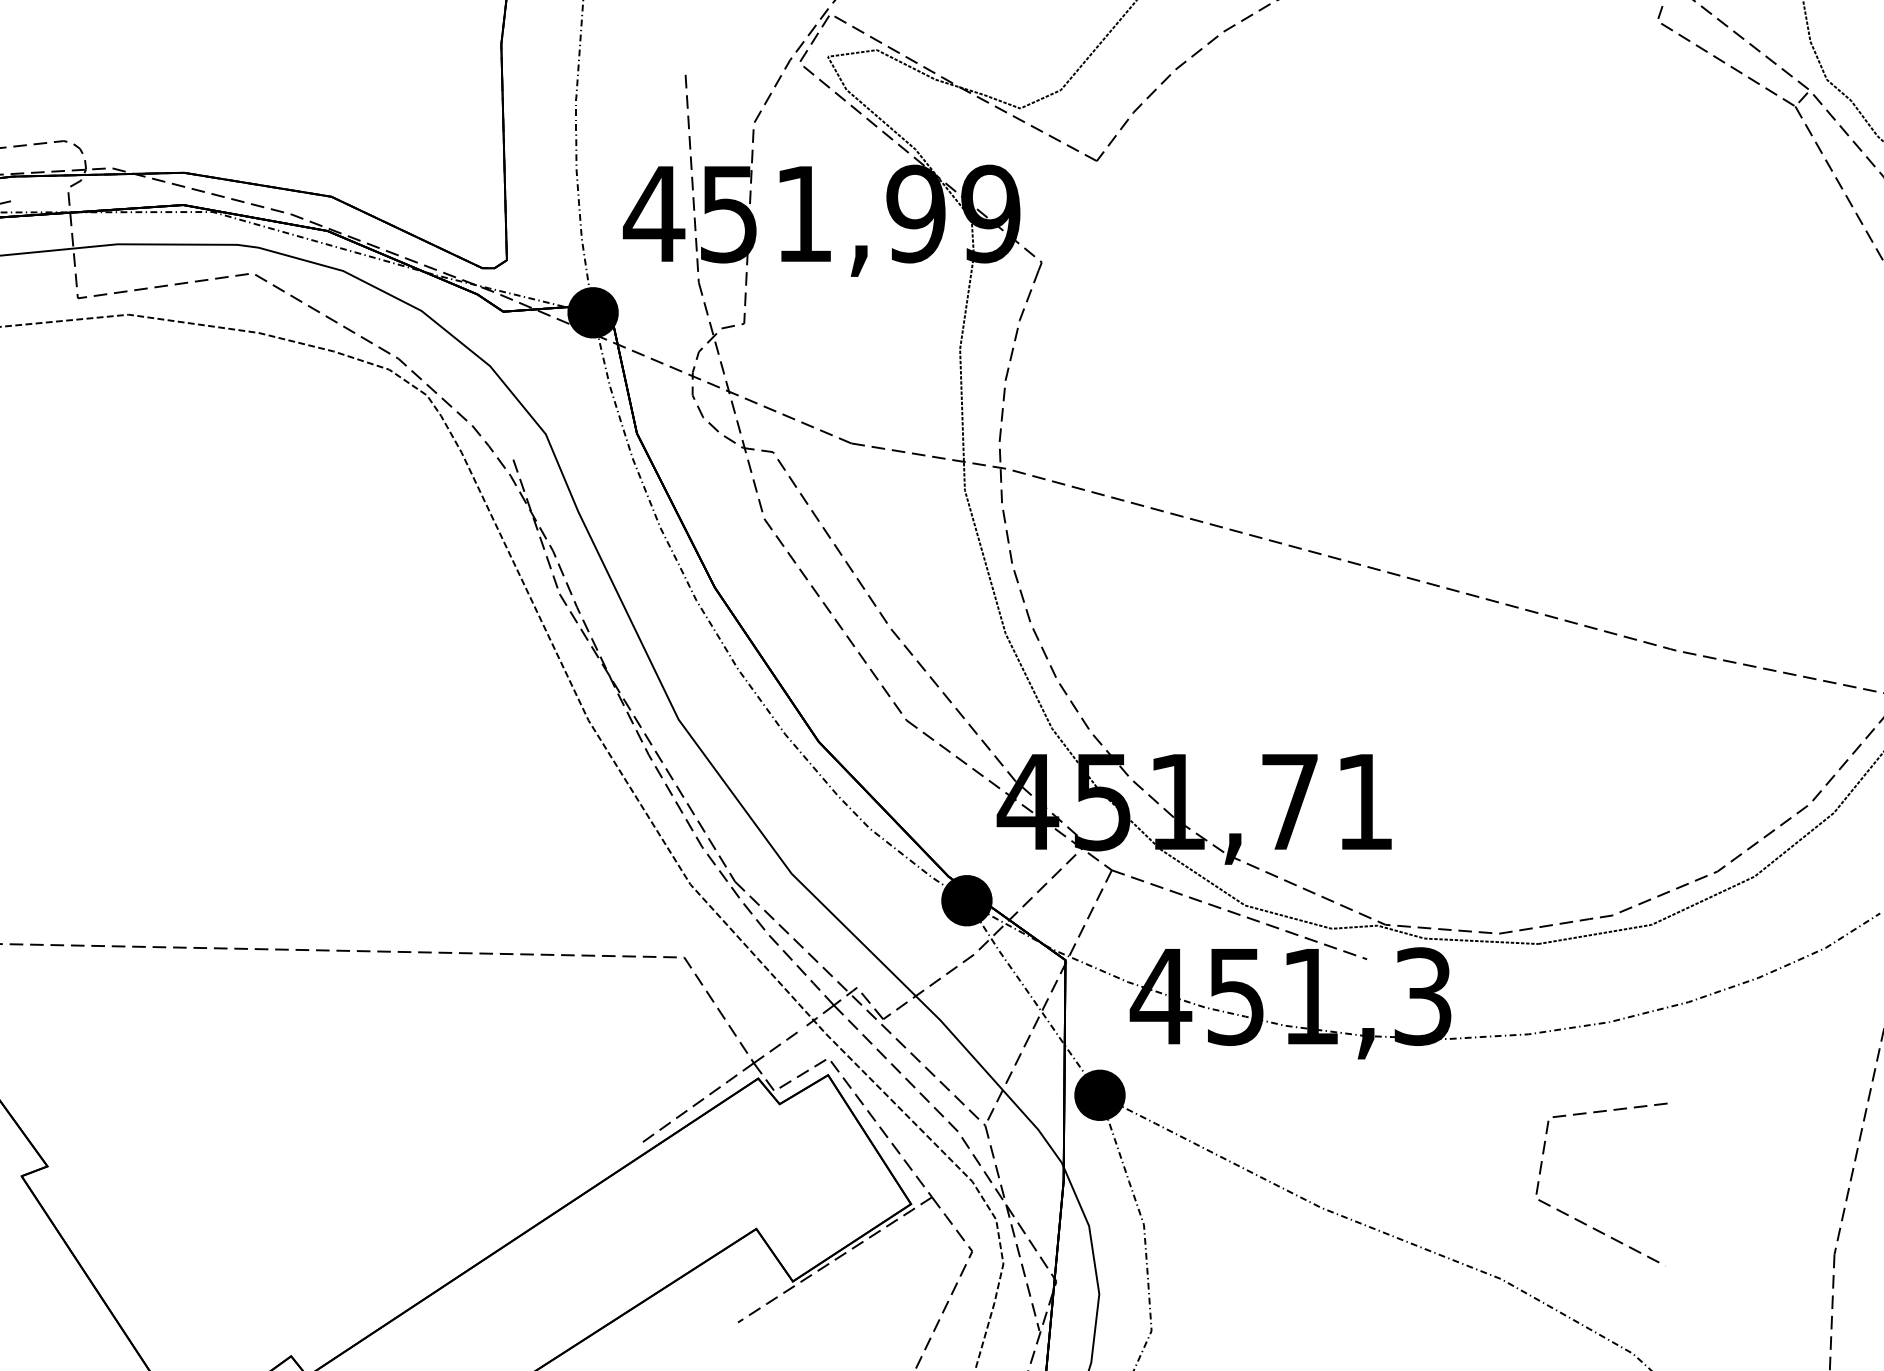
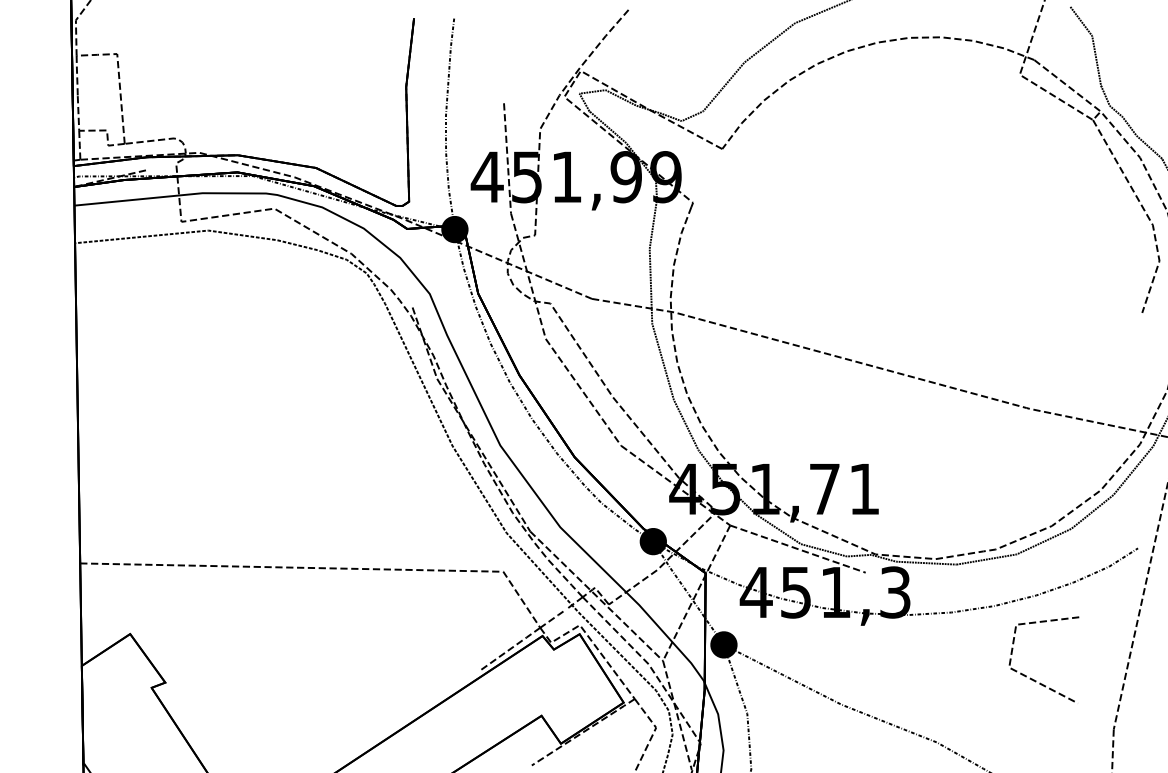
line: (1583, 1220) -> (1034, 679), moved

